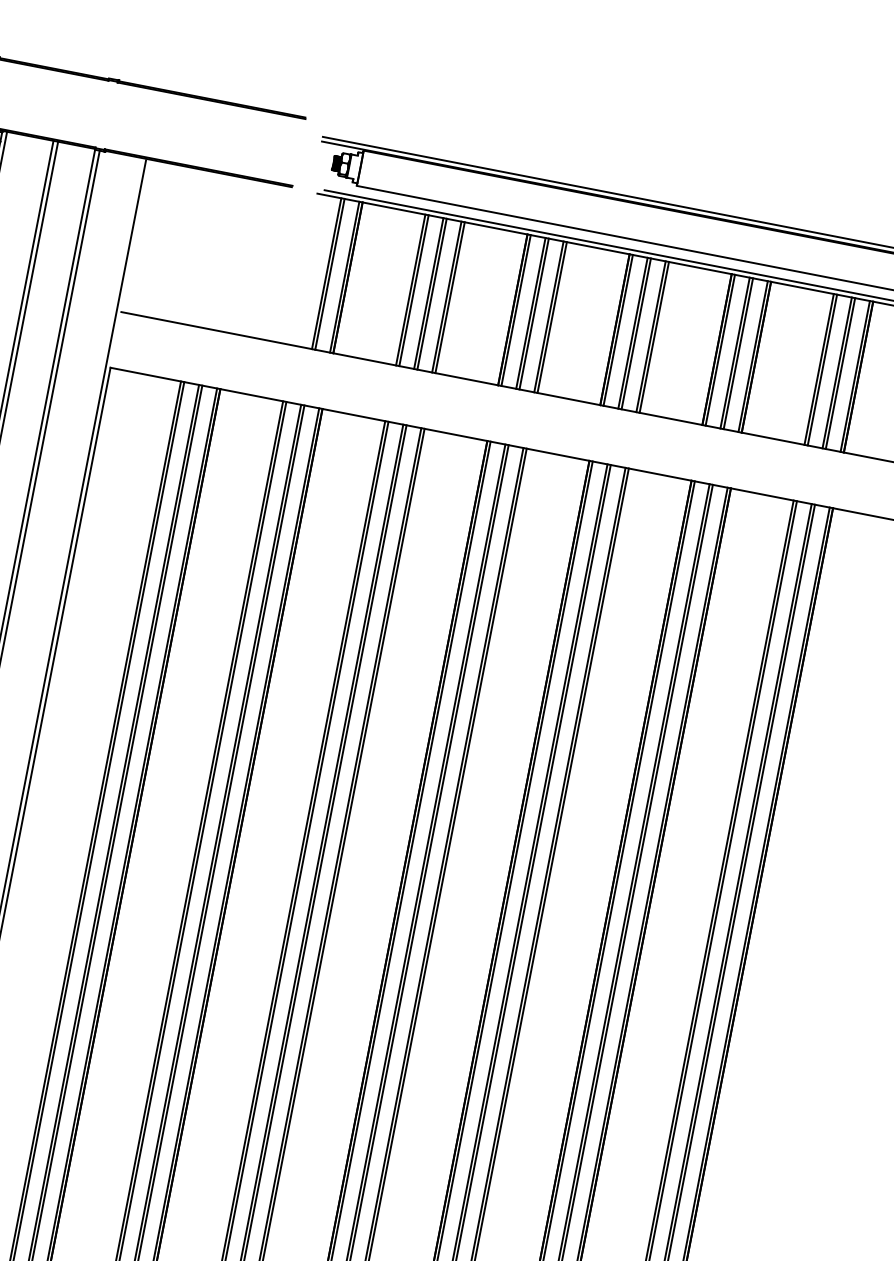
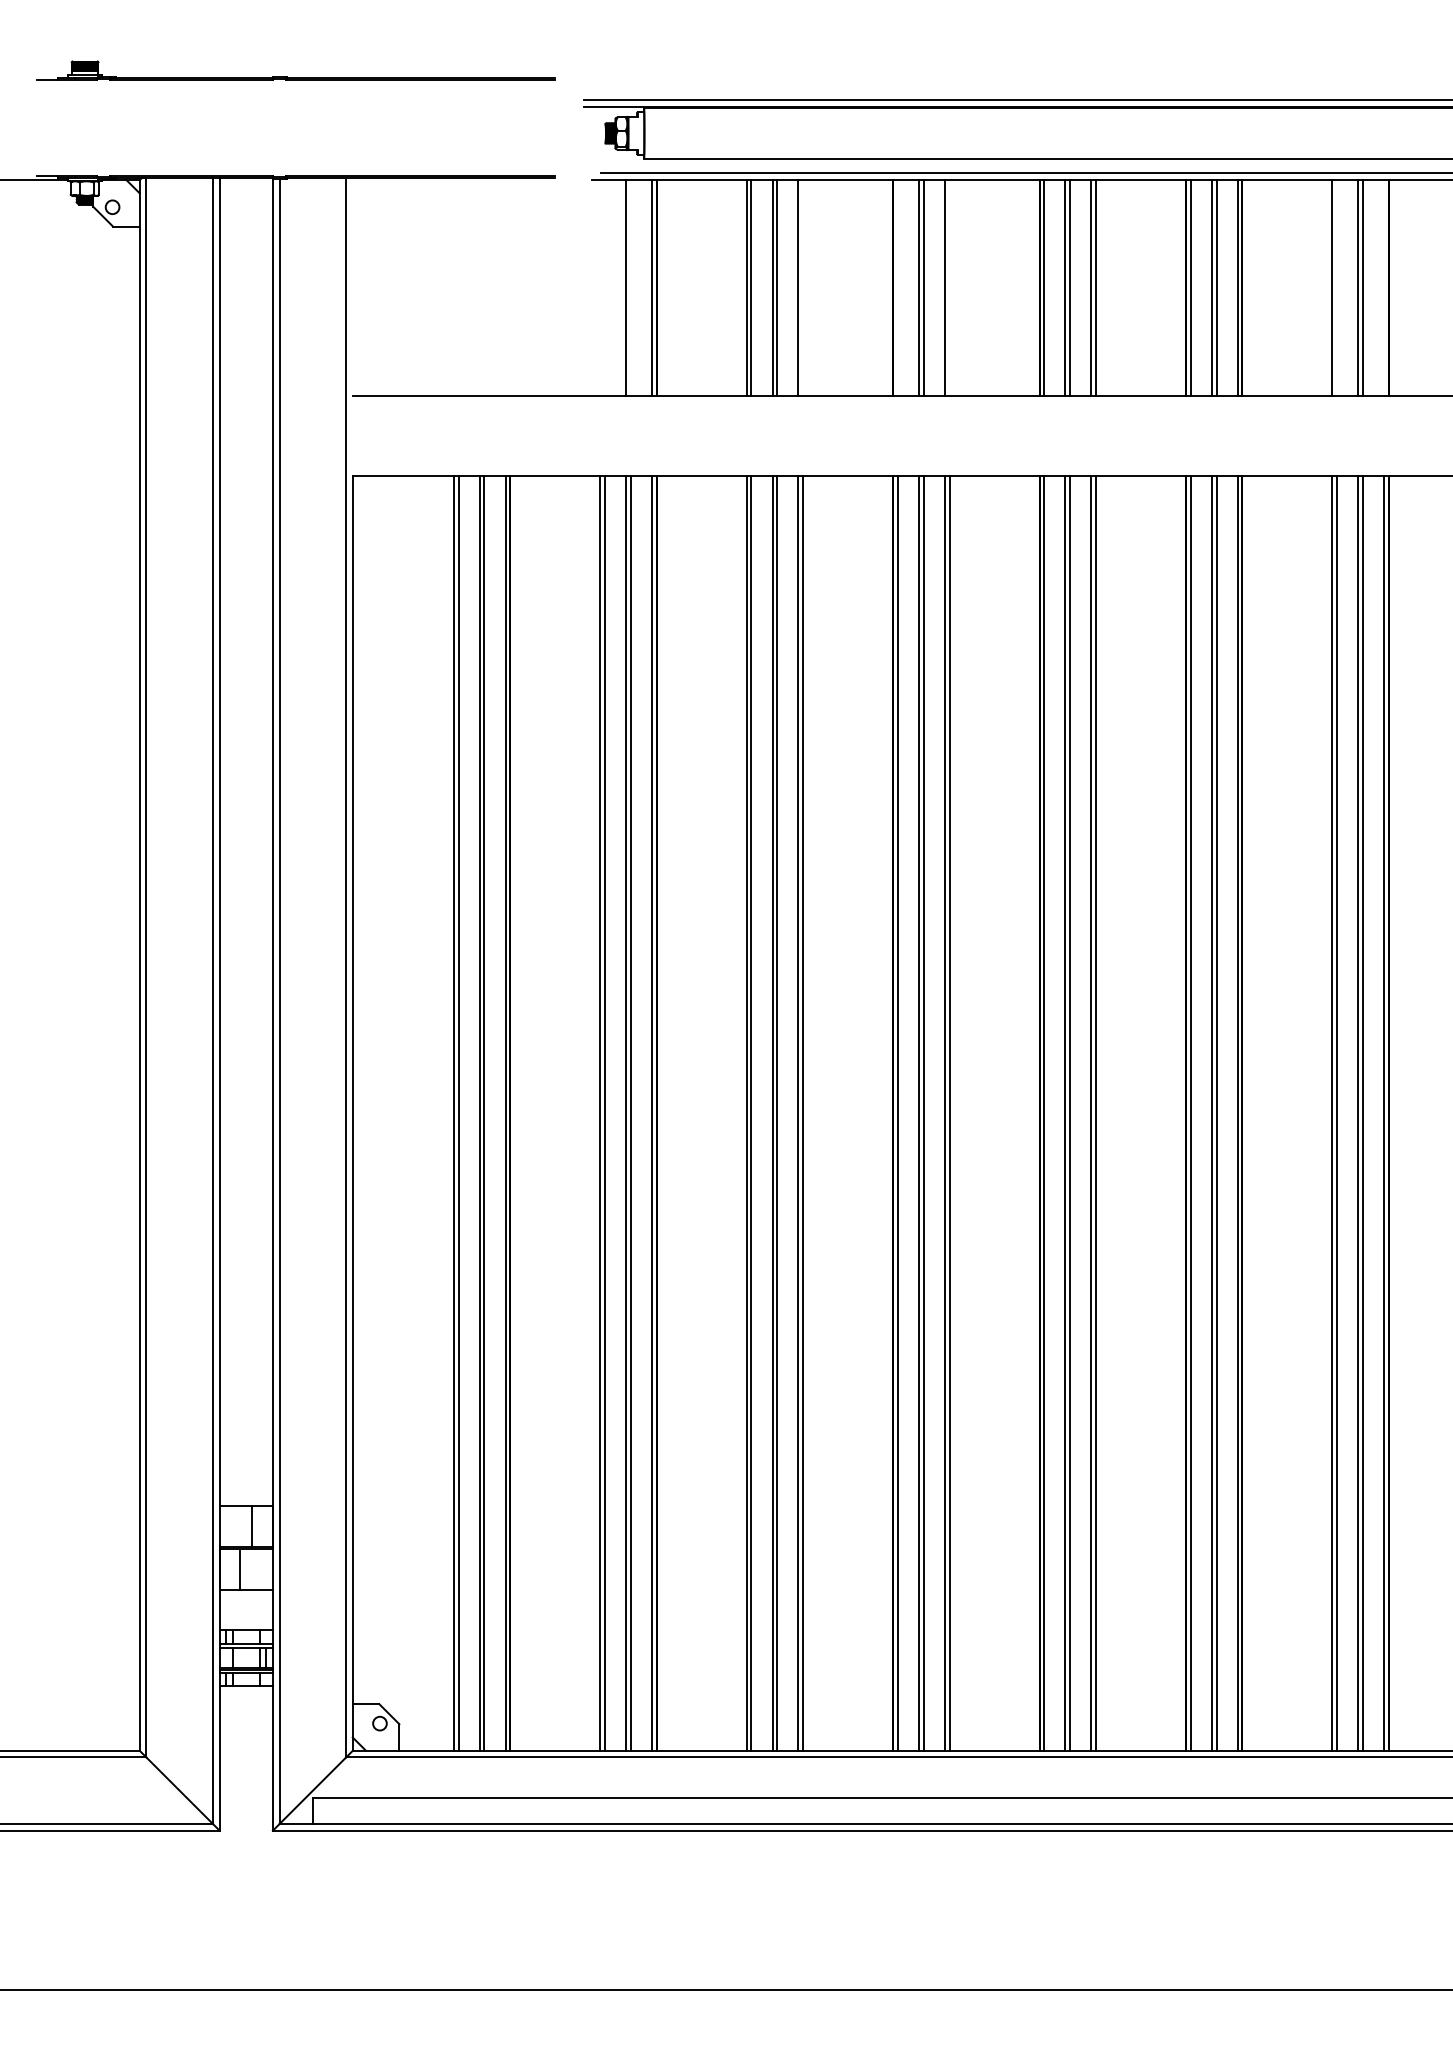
line: (329, 274) -> (630, 288), removed
line: (450, 297) -> (803, 288), removed
line: (515, 310) -> (897, 288), removed
line: (552, 317) -> (949, 288), removed
line: (822, 370) -> (1337, 288), removed
line: (855, 376) -> (1384, 288), removed

